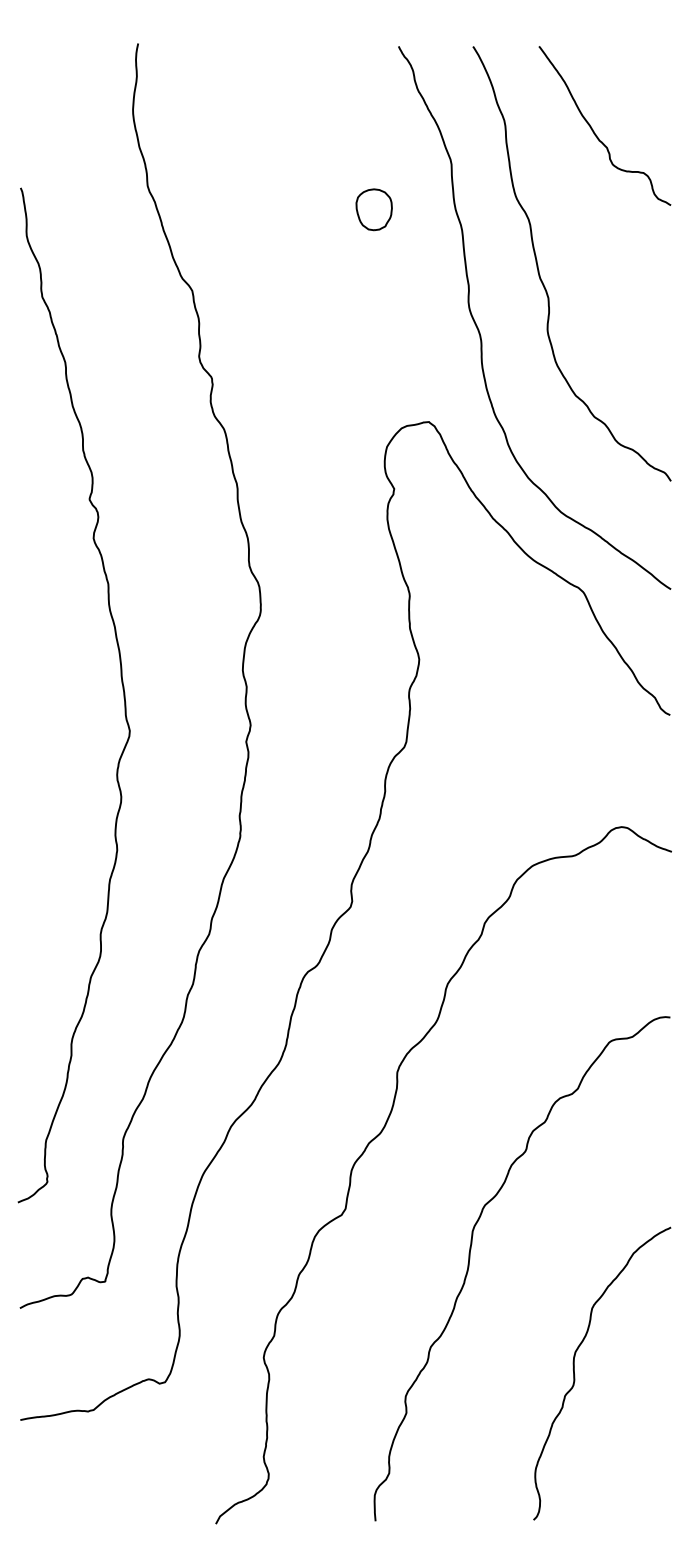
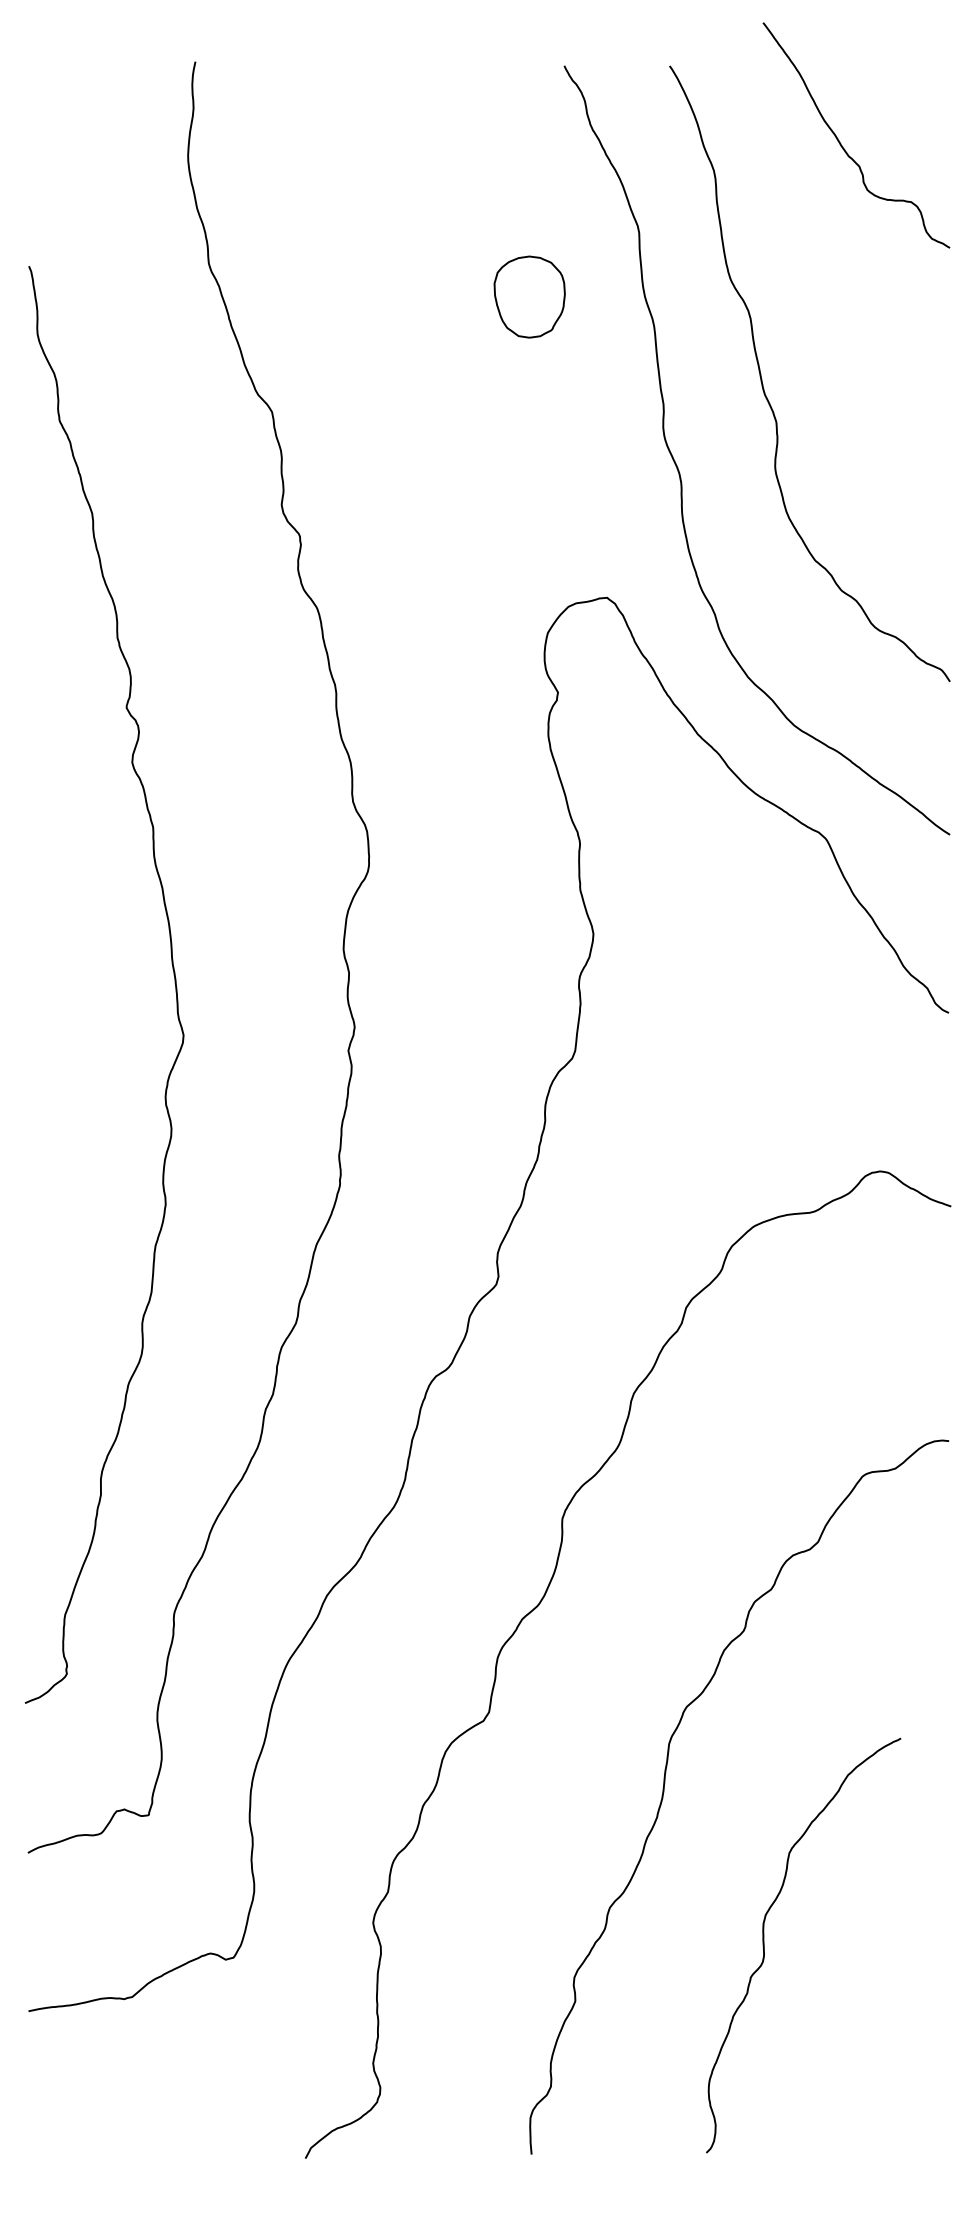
curve: (594, 131) -> (841, 143), moved
part: (374, 209) -> (529, 297), size x1.4
curve: (574, 1373) -> (764, 1945), moved

